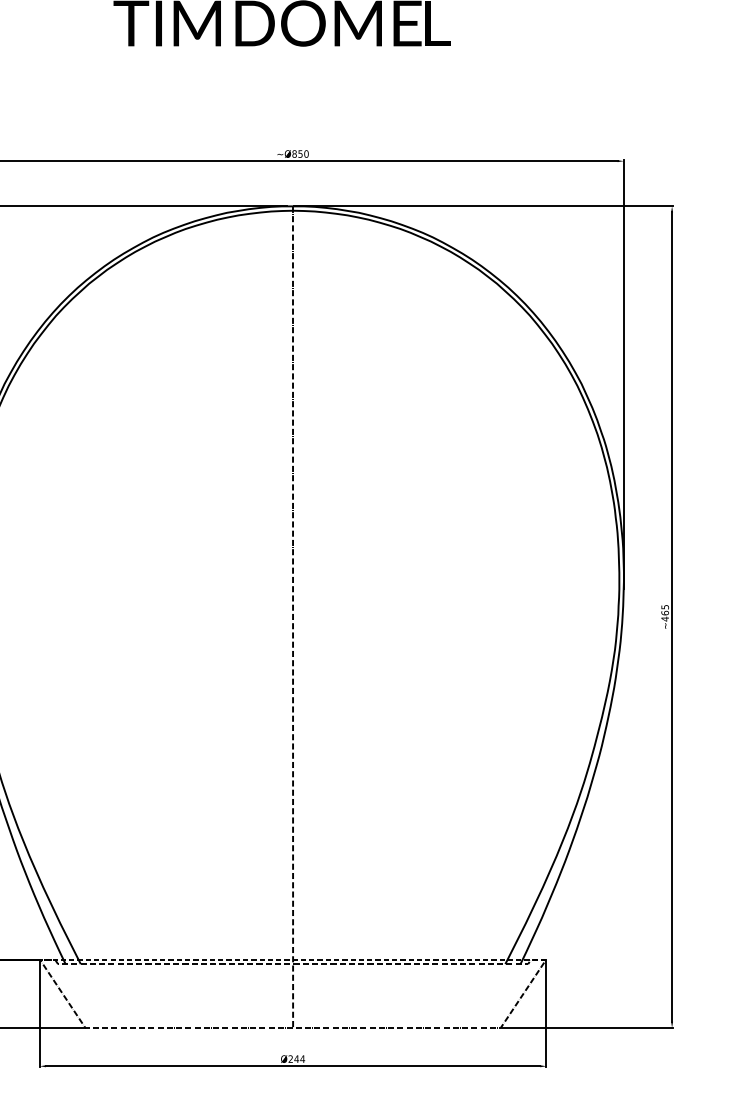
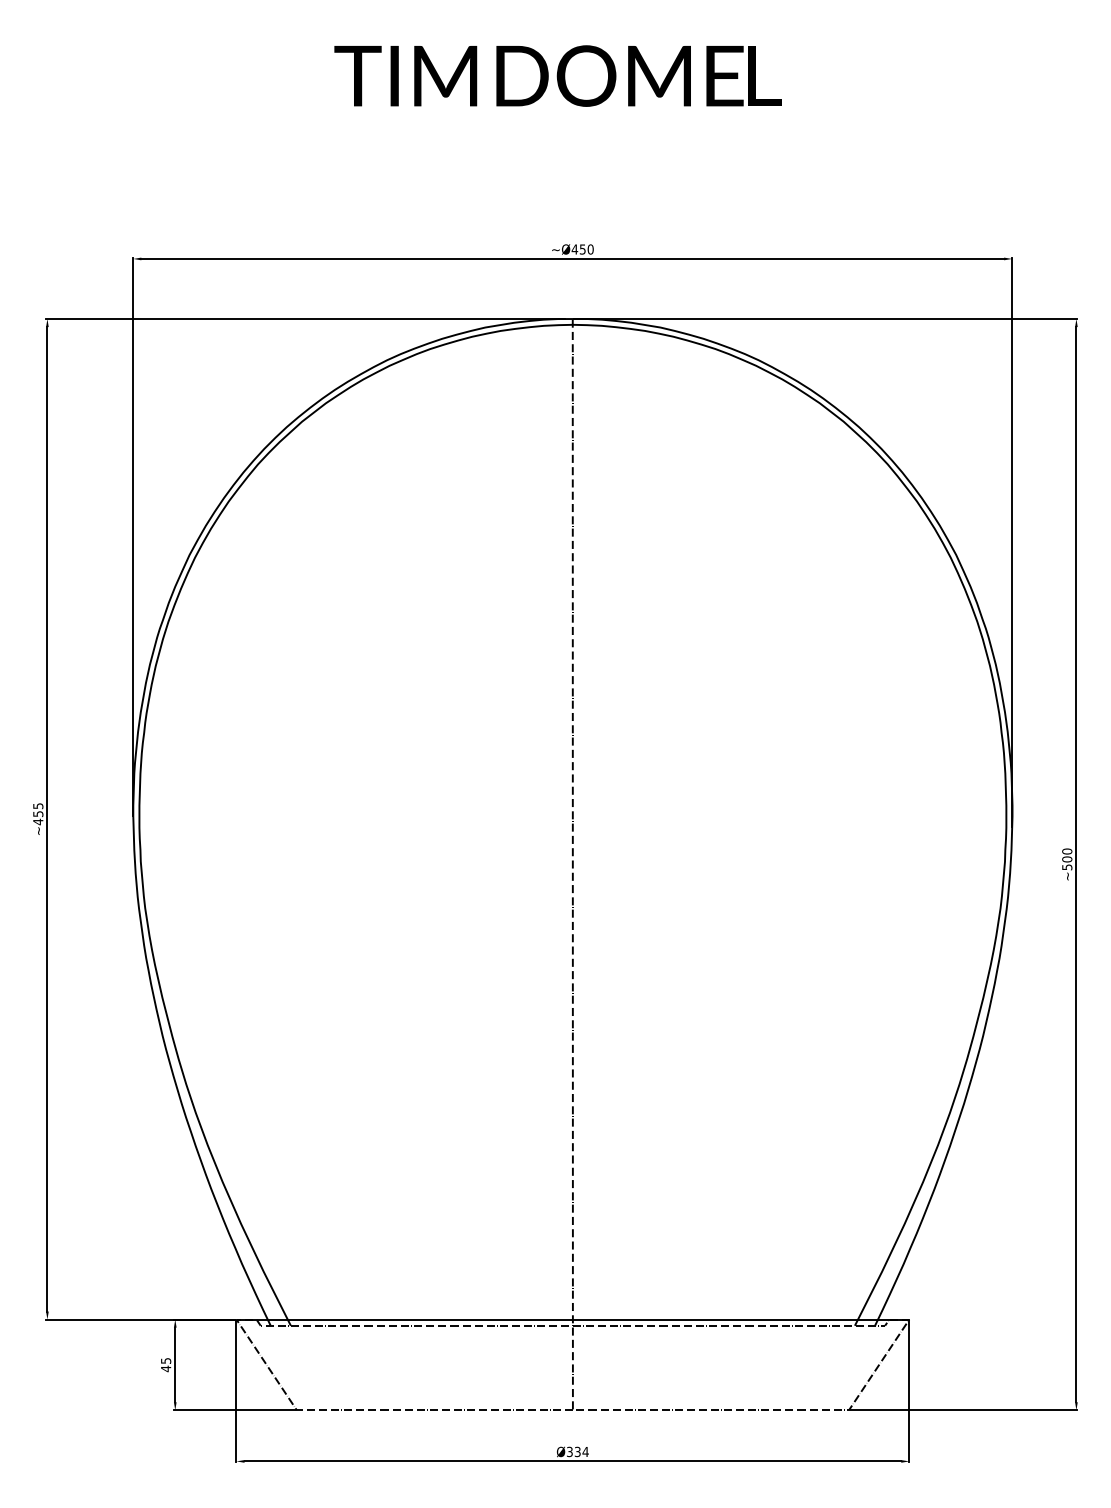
text: (294, 154) -> (574, 249), ~Ø850 -> ~Ø450
text: (665, 613) -> (1067, 859), ~465 -> ~500
line: (292, 959) -> (572, 1319), dashed -> solid
text: (293, 1058) -> (573, 1451), Ø244 -> Ø334

